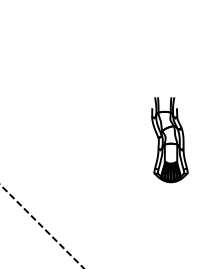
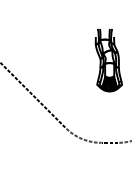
part: (169, 140) -> (108, 60), size x1.43

